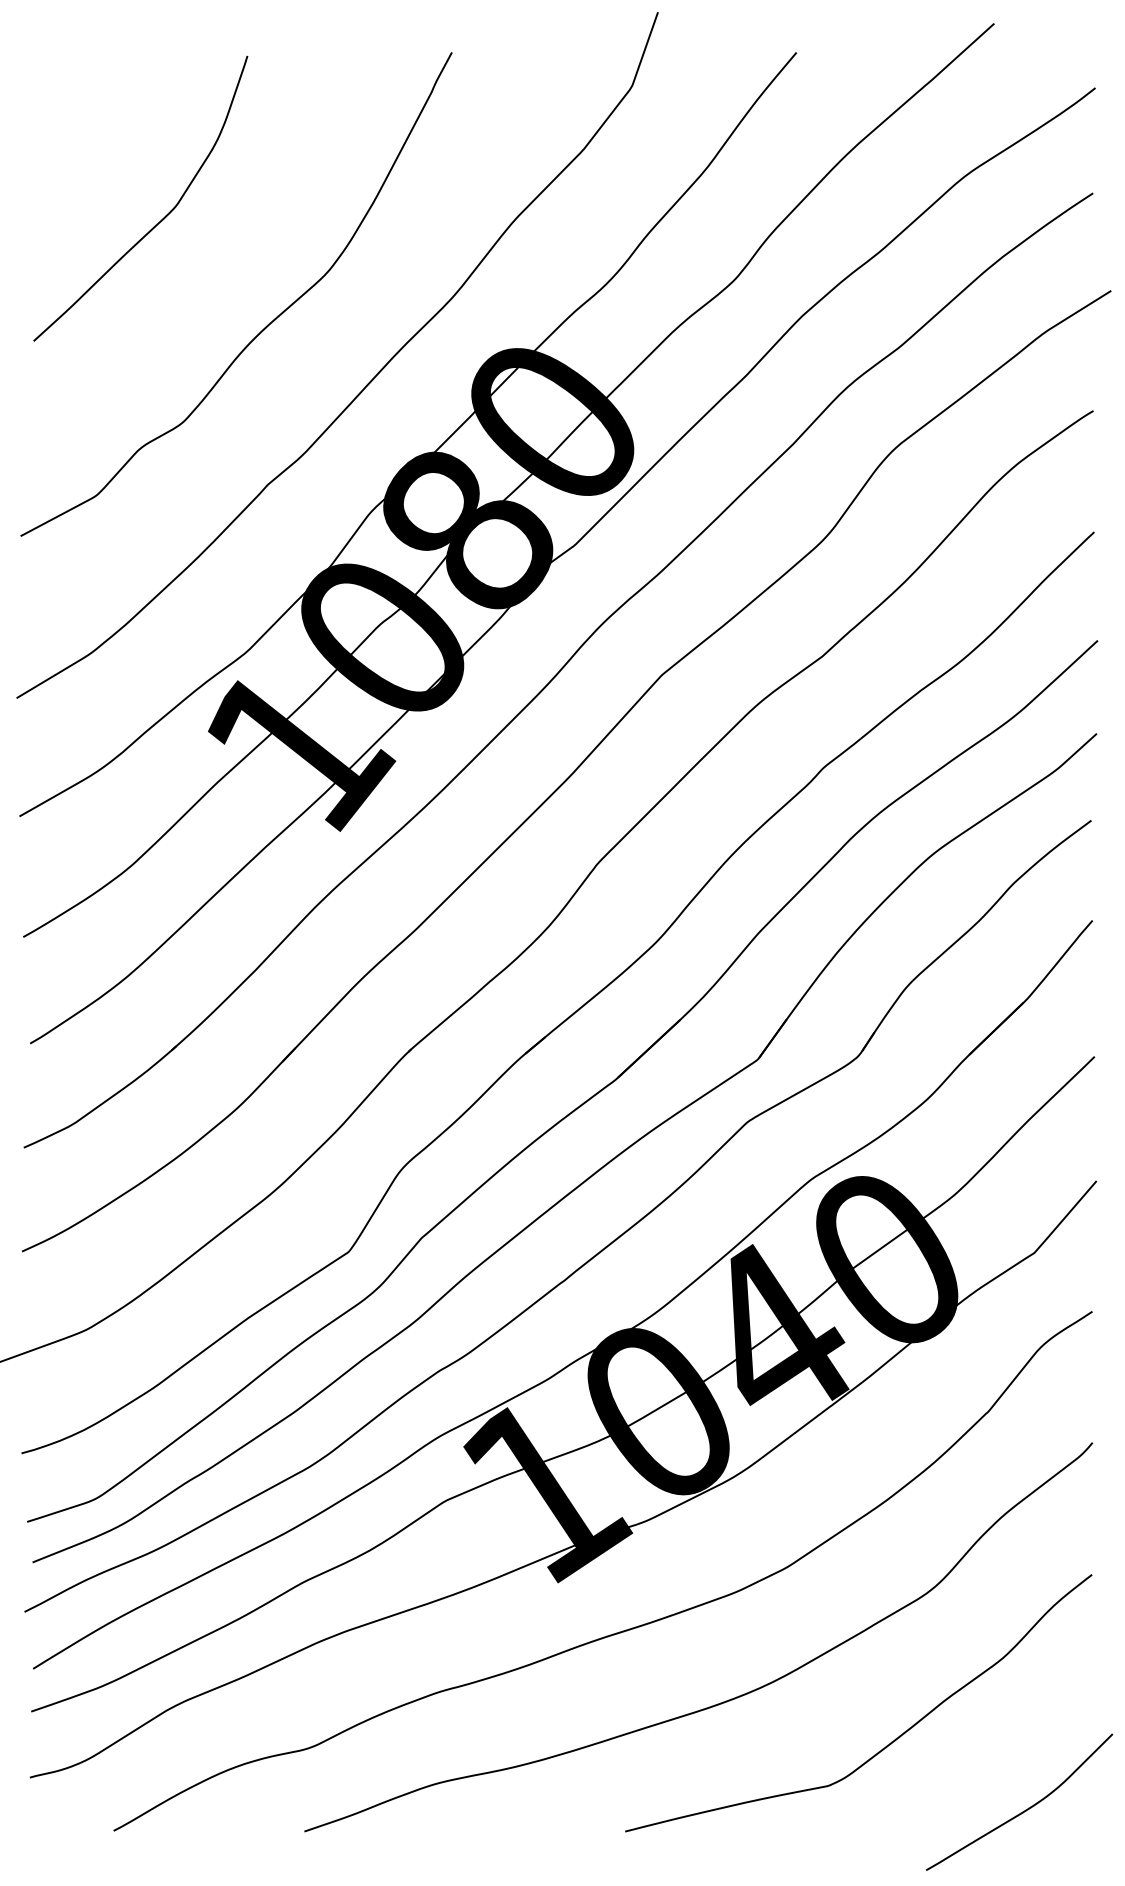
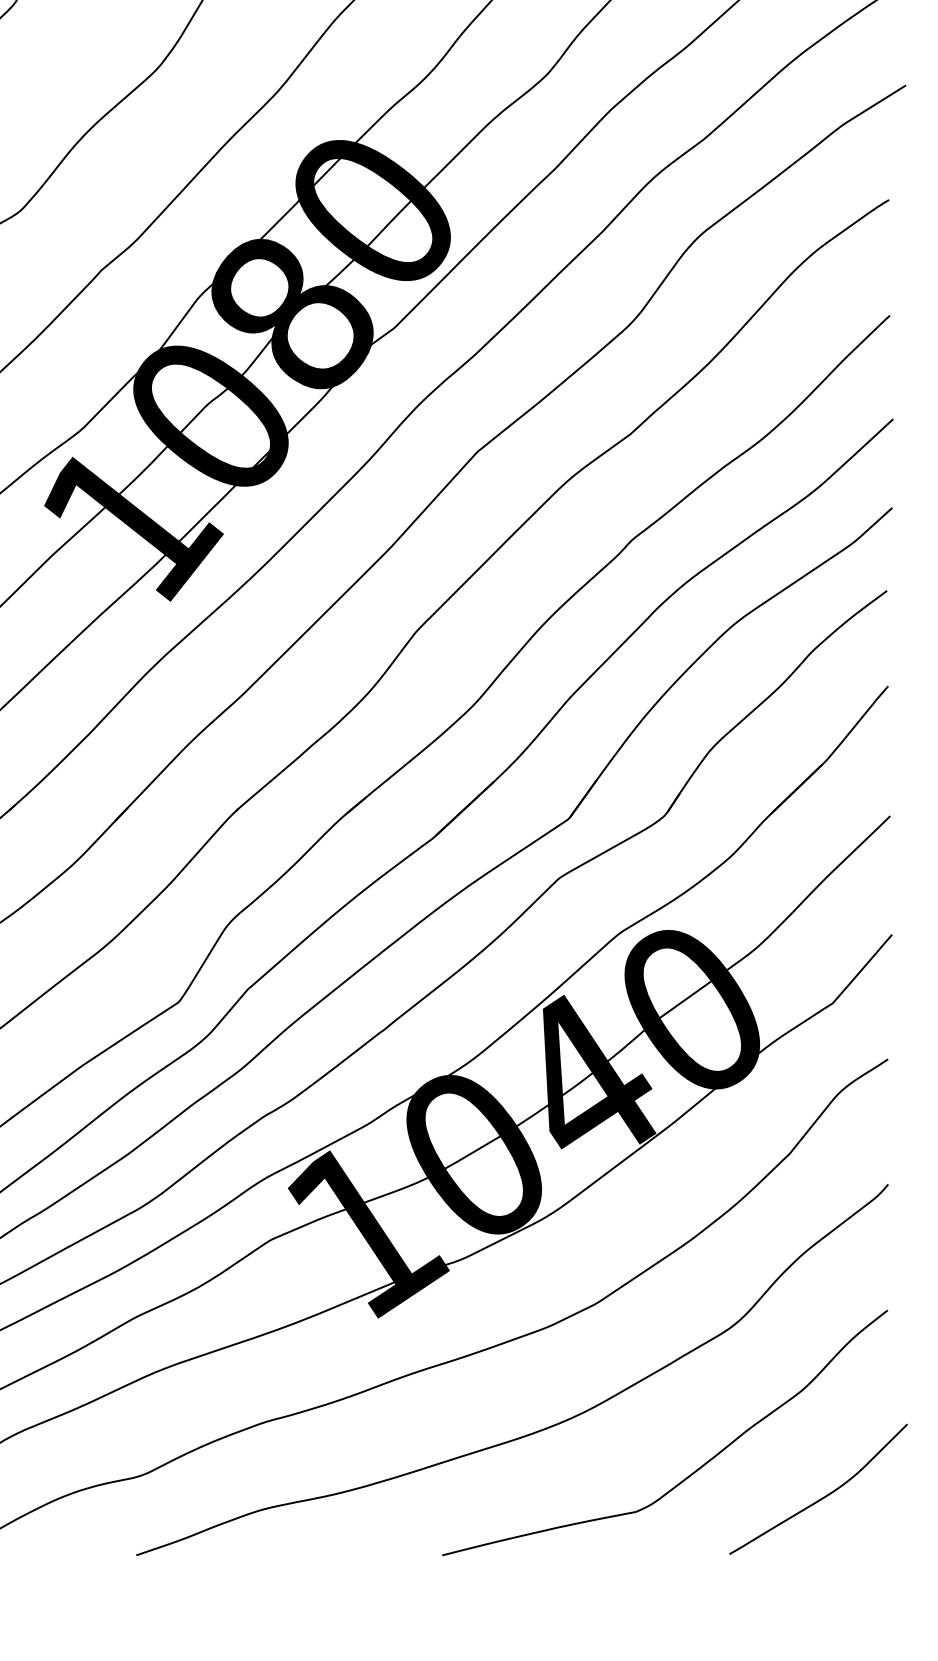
curve: (1025, 1809) -> (824, 1496), moved

